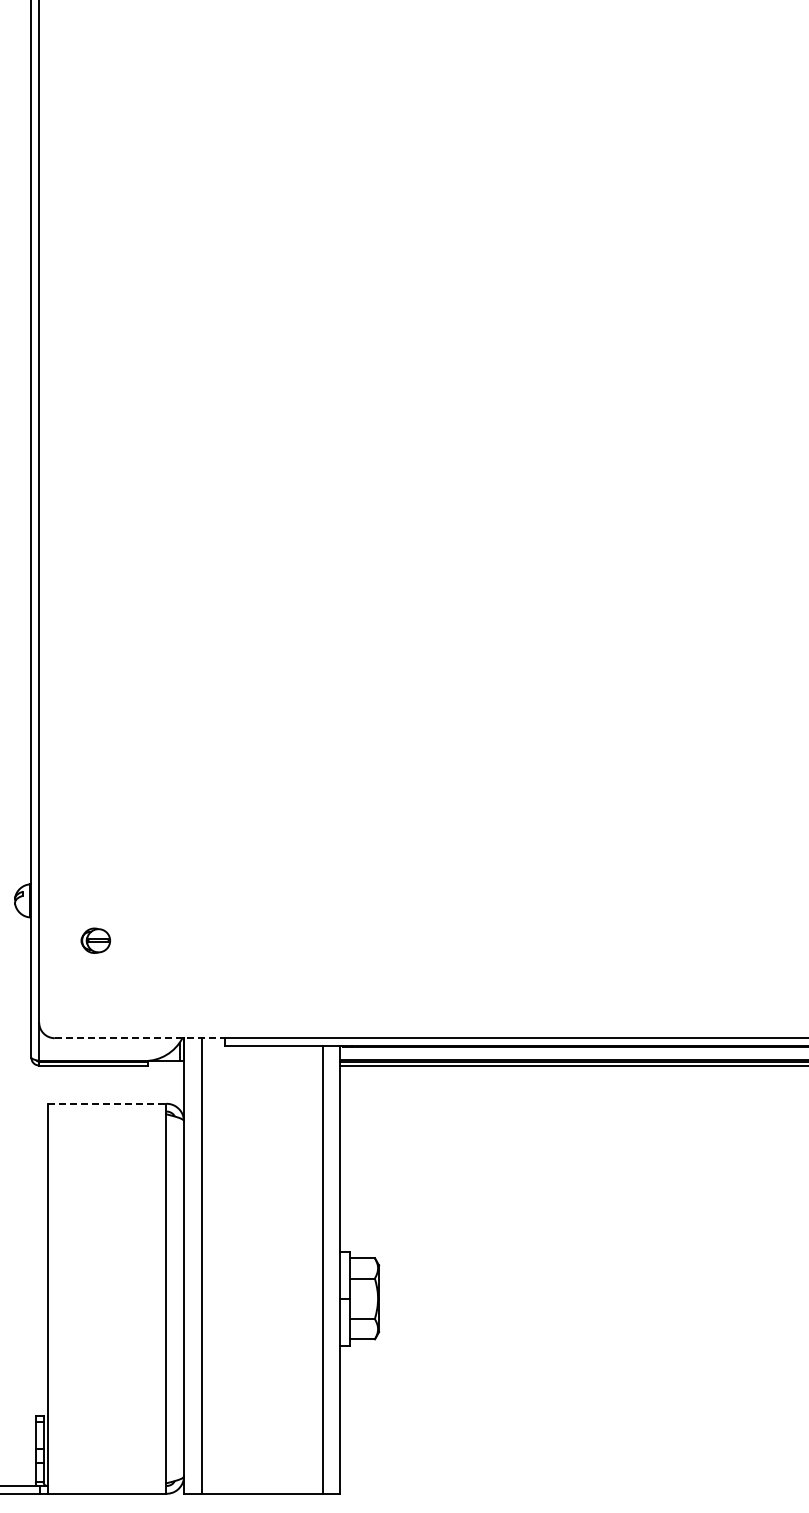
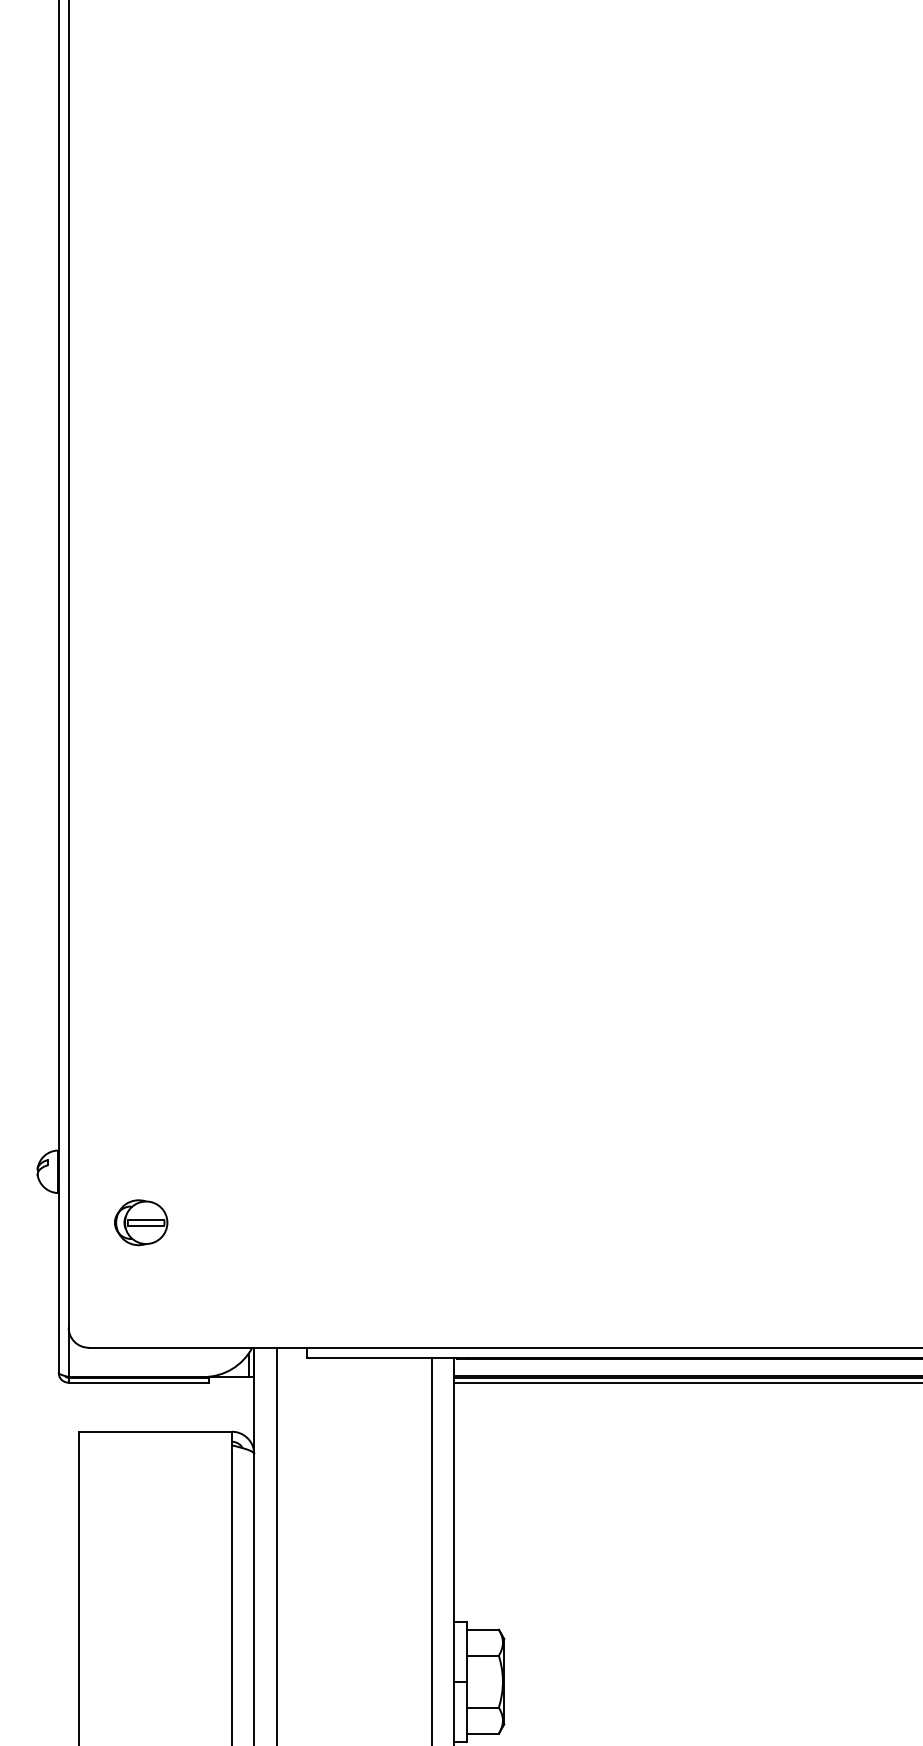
part: (95, 940) -> (140, 1222), size x1.43
line: (140, 1038) -> (198, 1348), dashed -> solid
line: (107, 1103) -> (156, 1431), dashed -> solid

